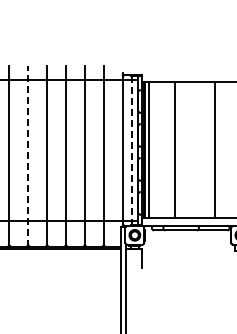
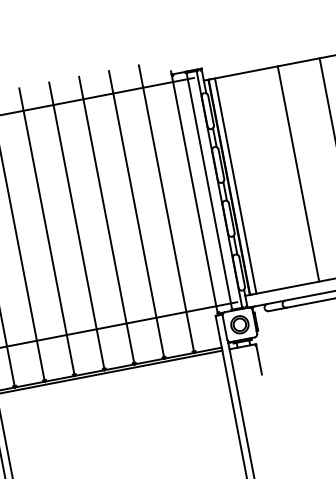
line: (131, 150) -> (208, 191), dashed -> solid
line: (175, 150) -> (298, 174), moved
line: (28, 156) -> (47, 232), dashed -> solid

